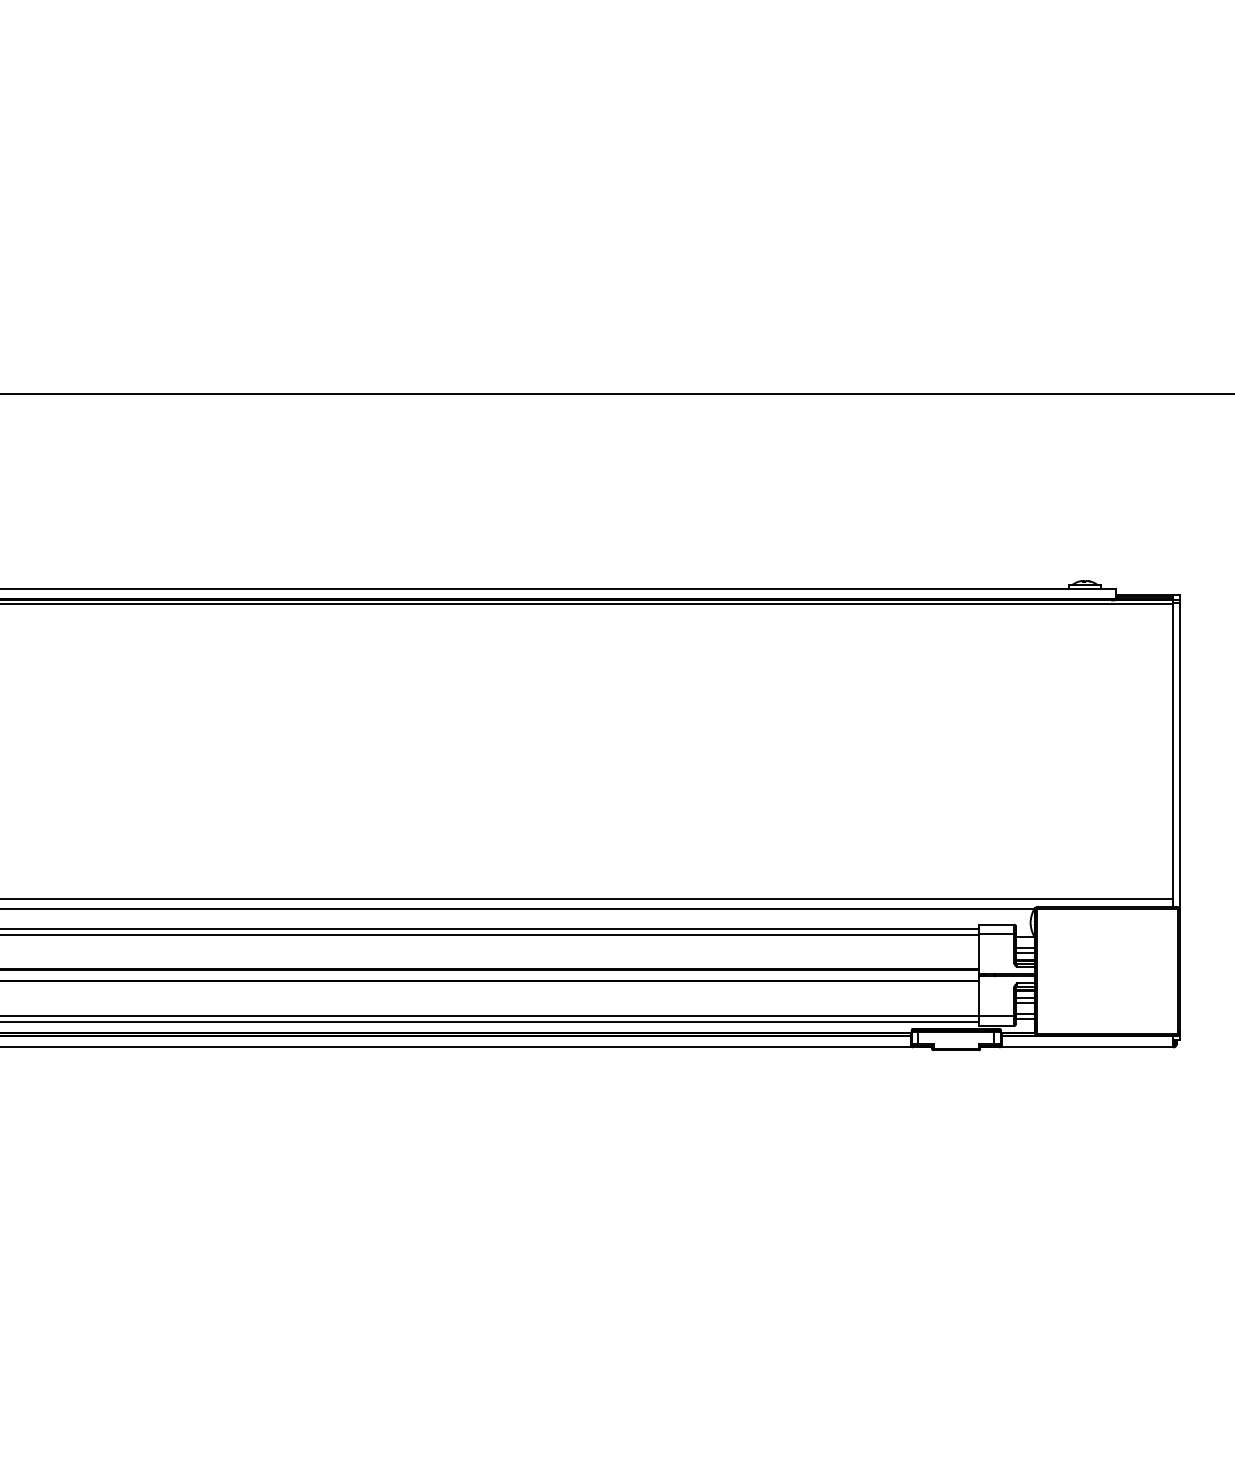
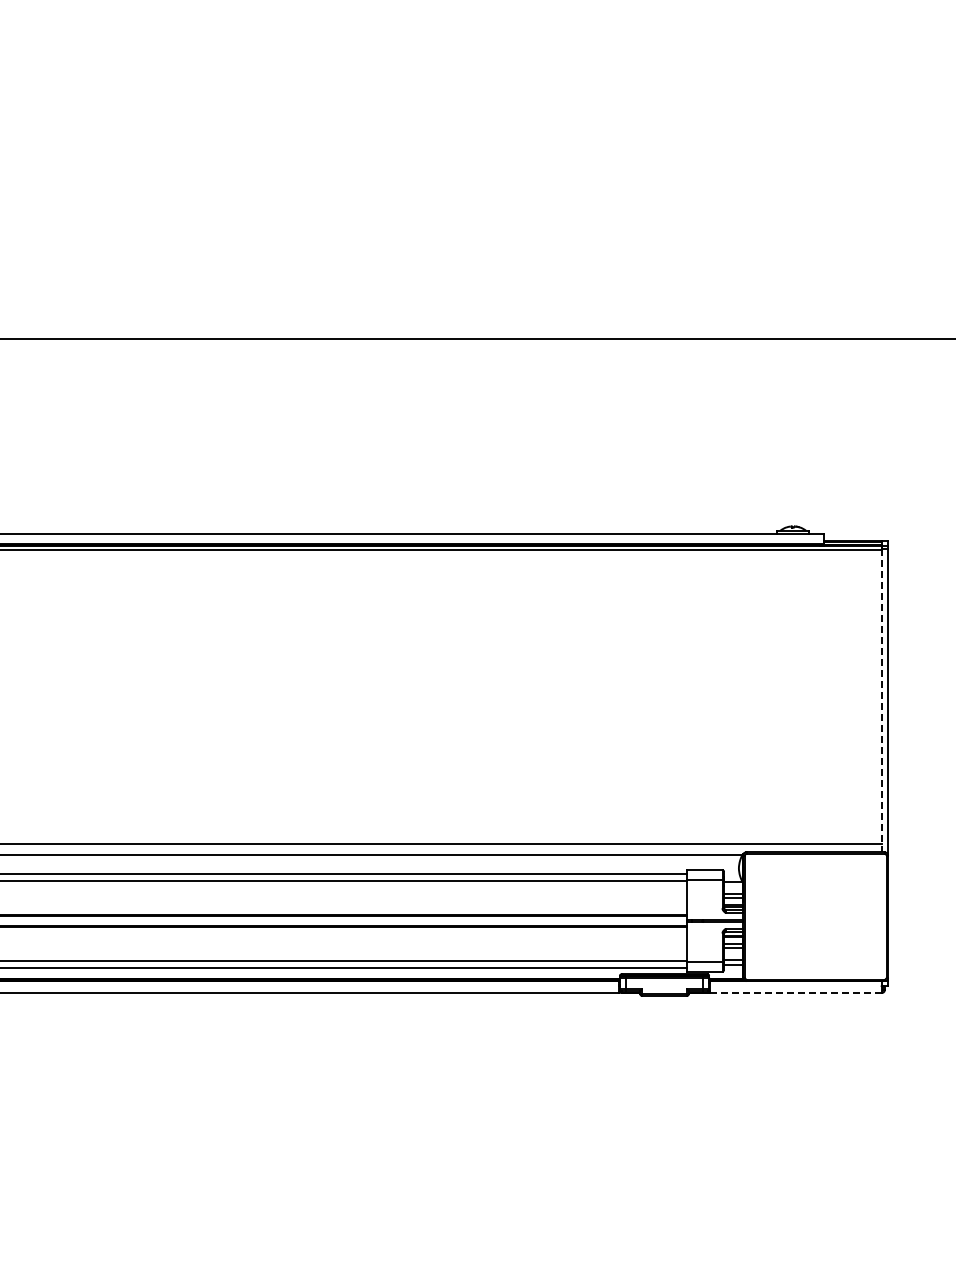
line: (1173, 755) -> (881, 701), solid -> dashed
line: (1087, 1047) -> (795, 993), solid -> dashed

